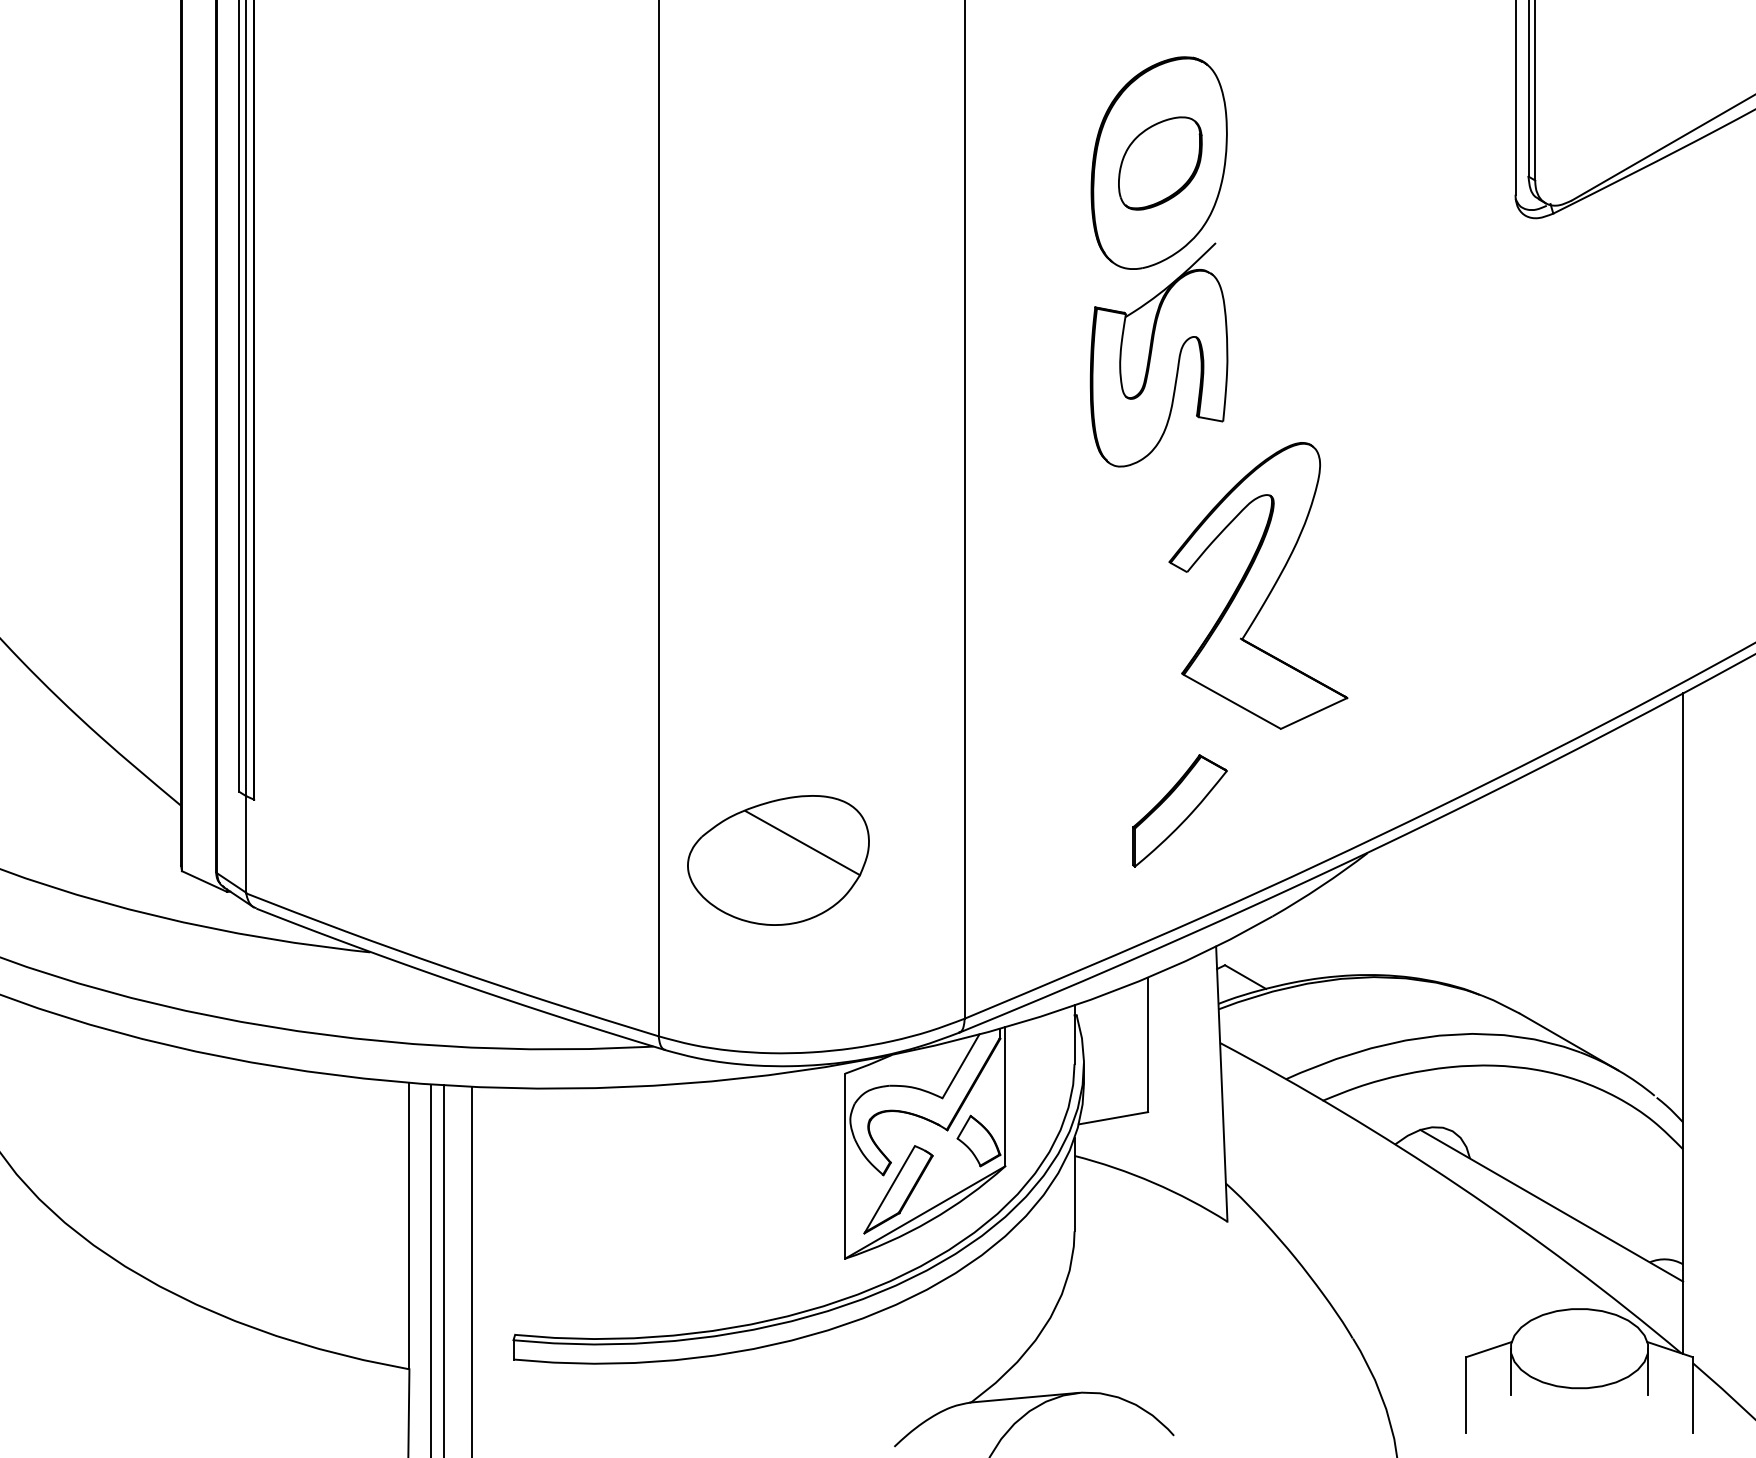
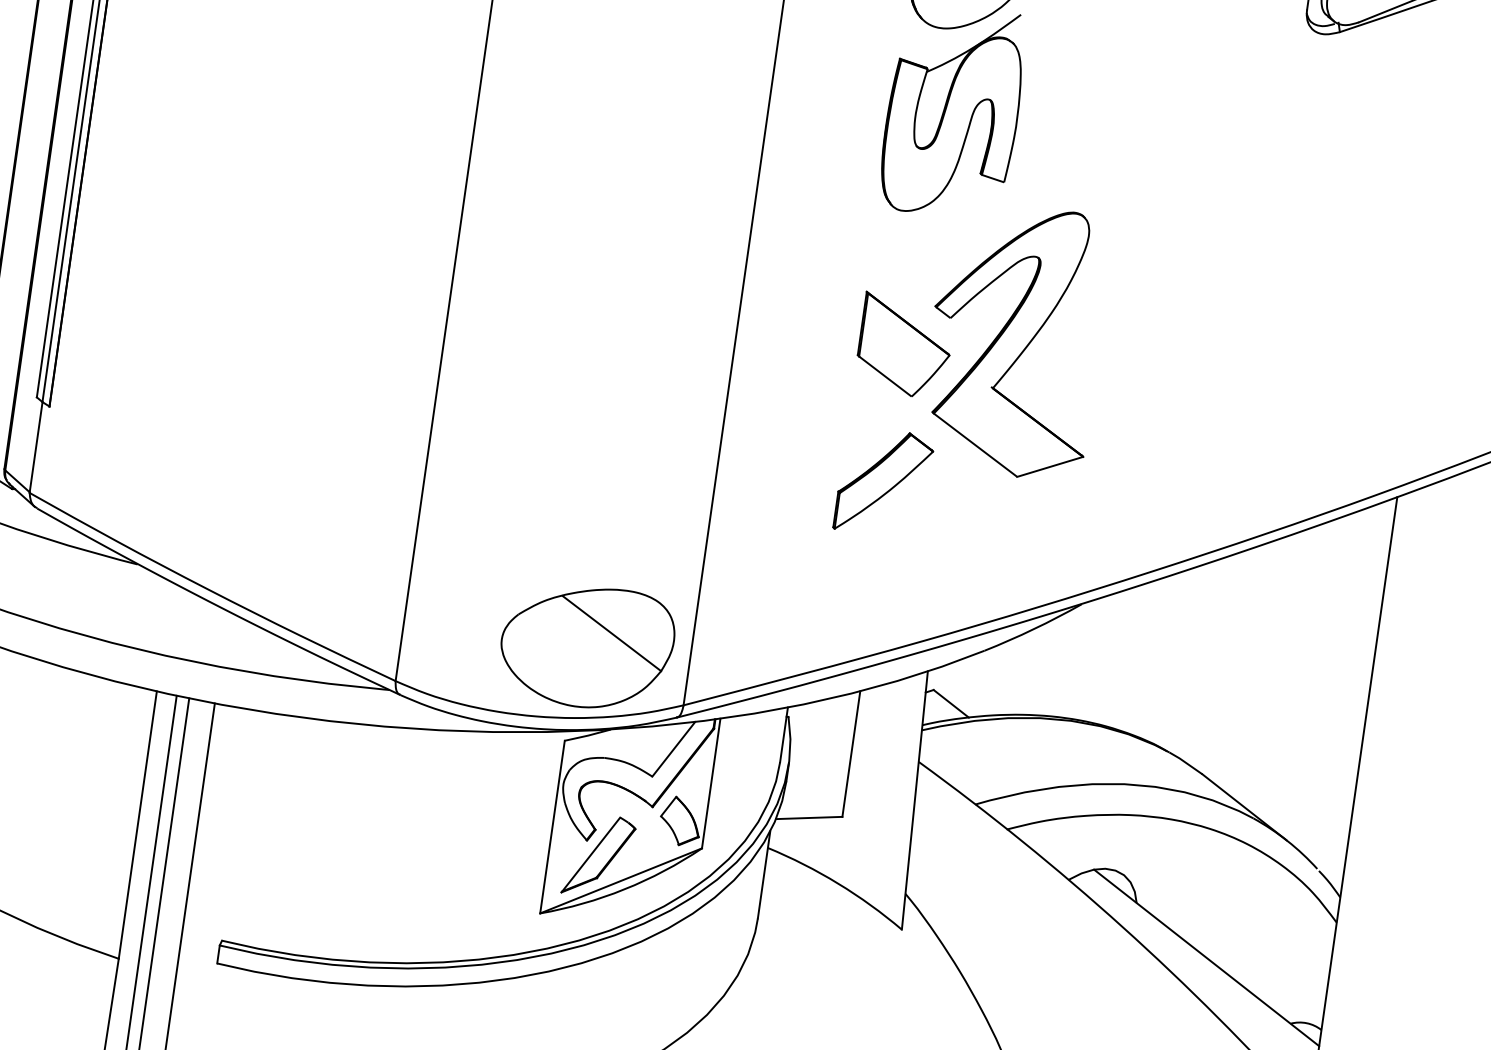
part: (1143, 608) -> (904, 346), added
part: (1179, 810) -> (883, 482), moved
part: (778, 860) -> (587, 646), moved

